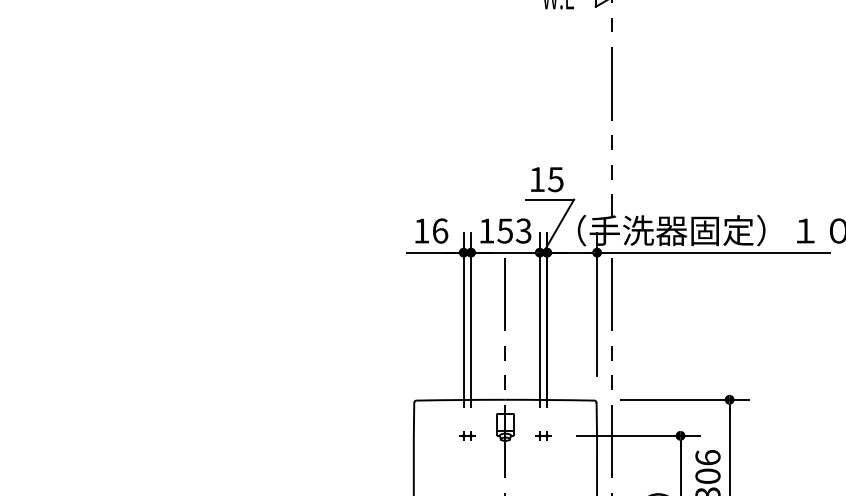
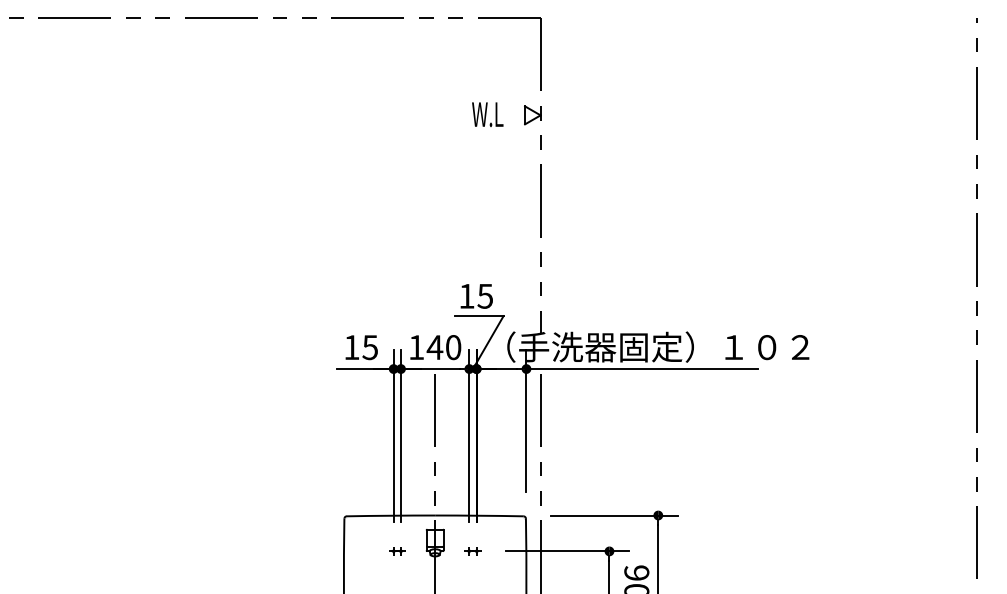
text: (440, 231) -> (370, 347), 16 -> 15
text: (513, 231) -> (443, 347), 153 -> 140

